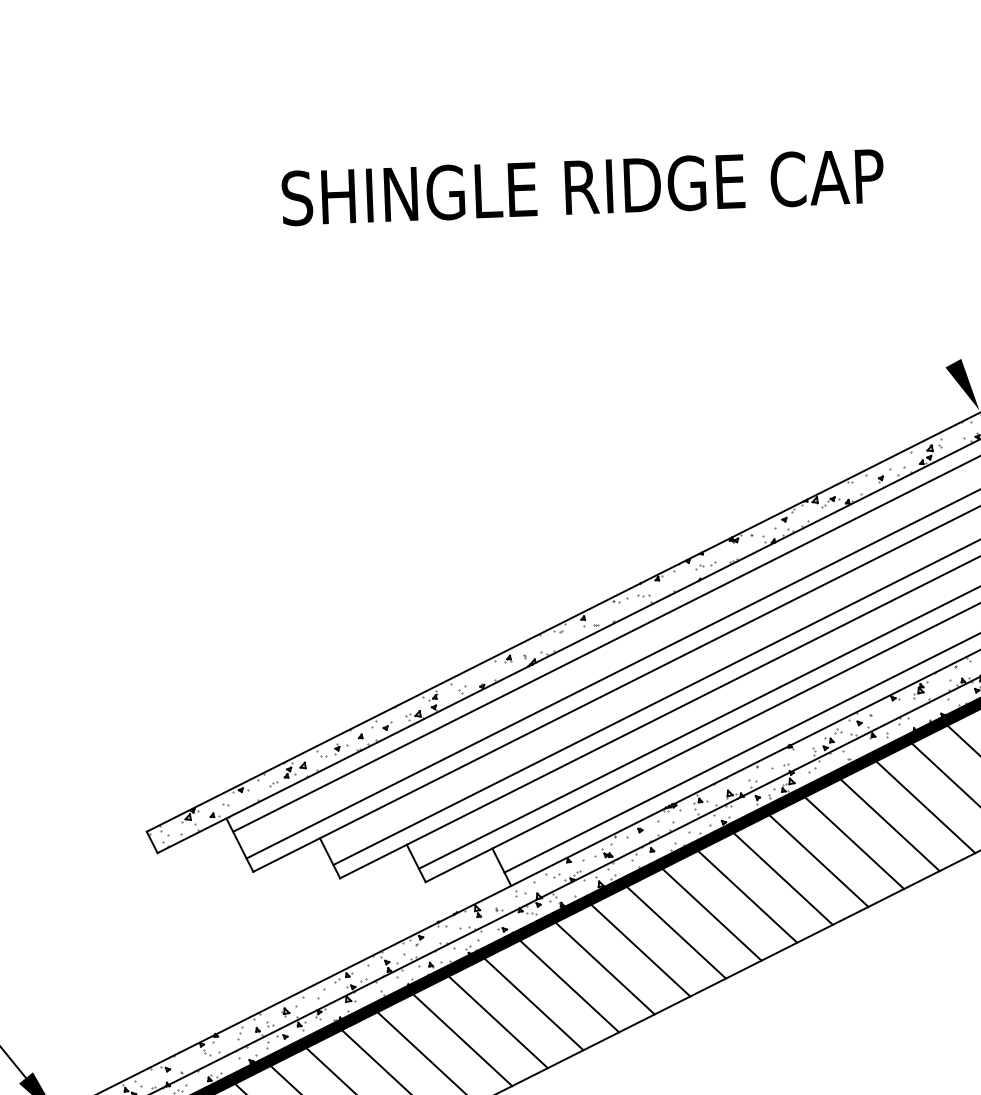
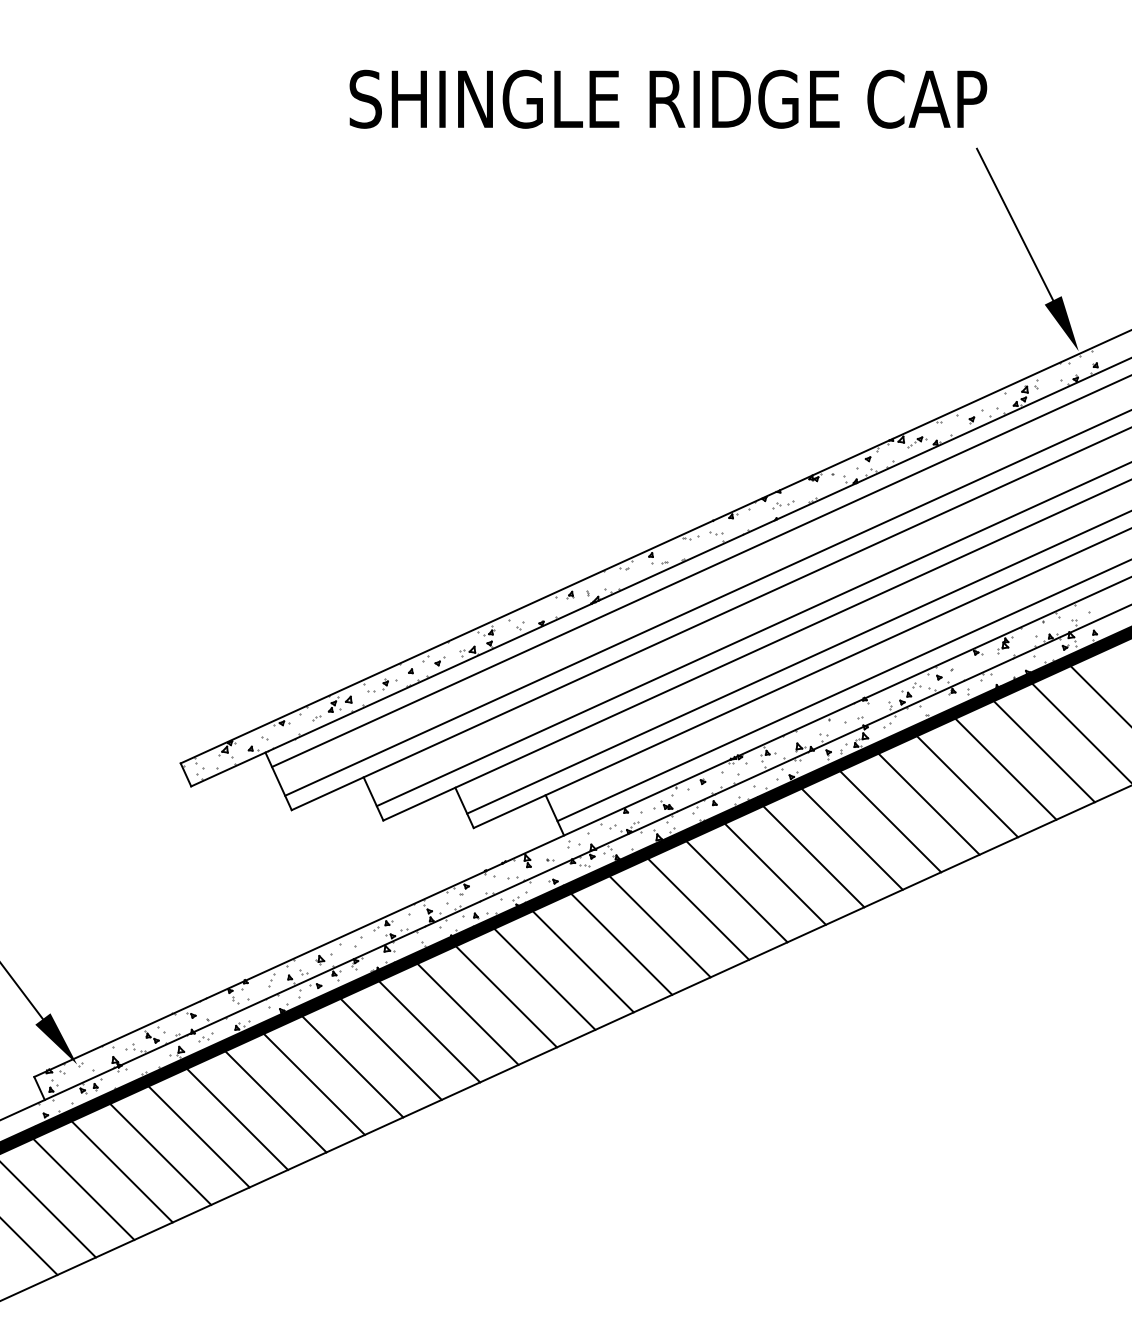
line: (915, 292) -> (1015, 224), added

